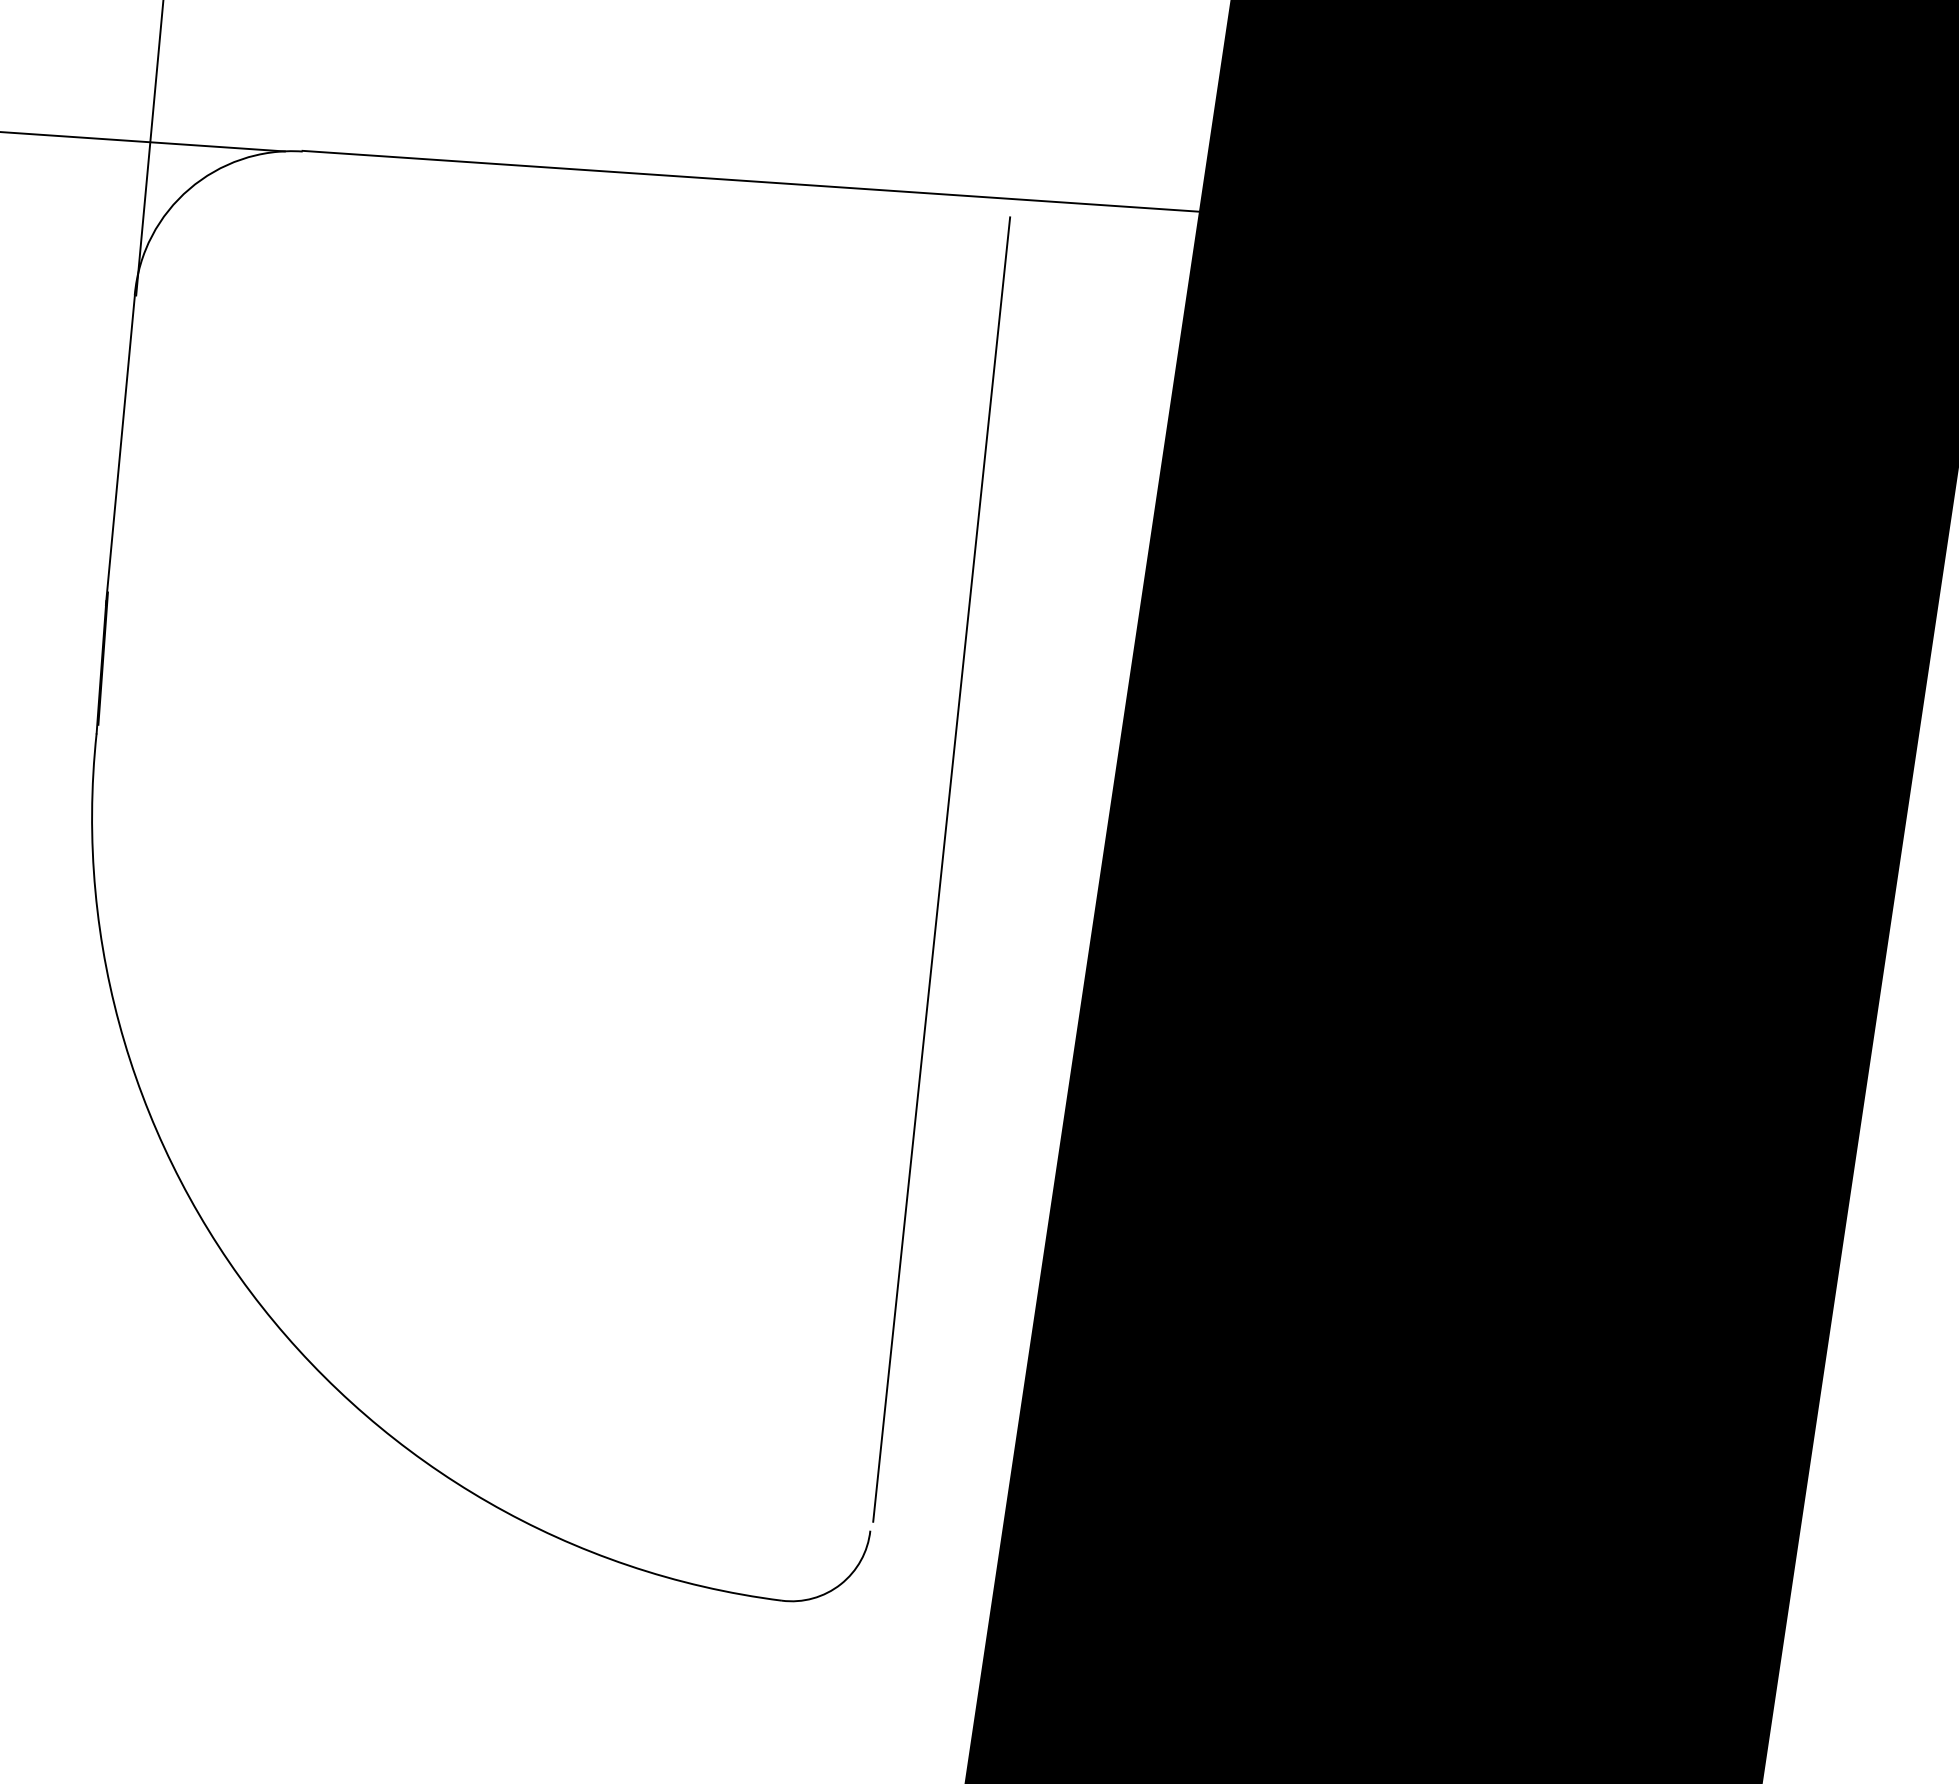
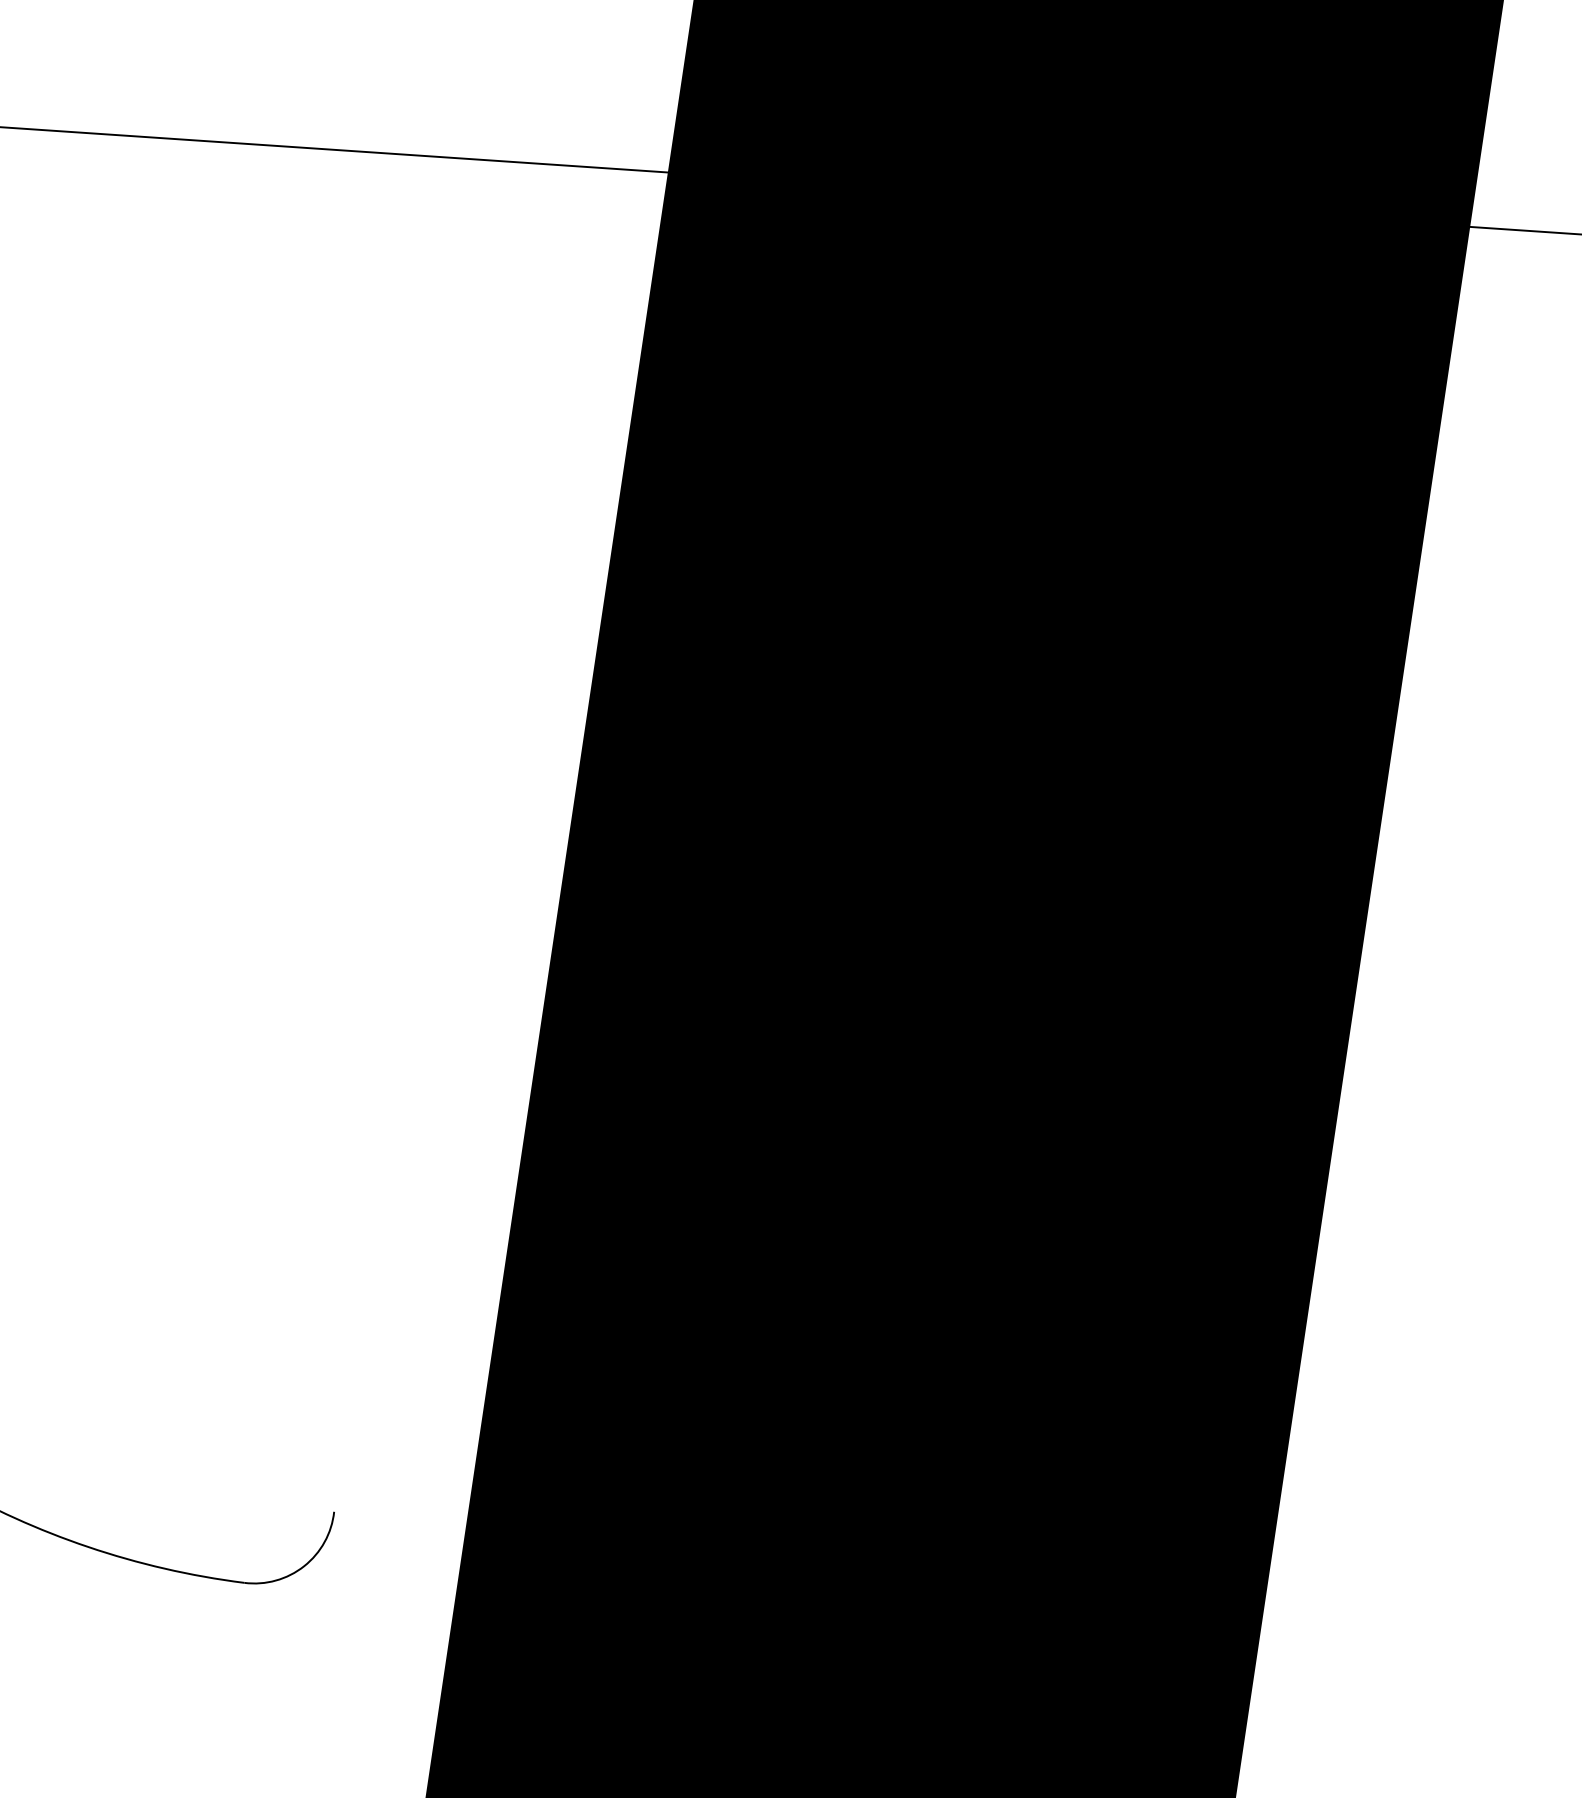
line: (941, 869) -> (406, 840), removed

